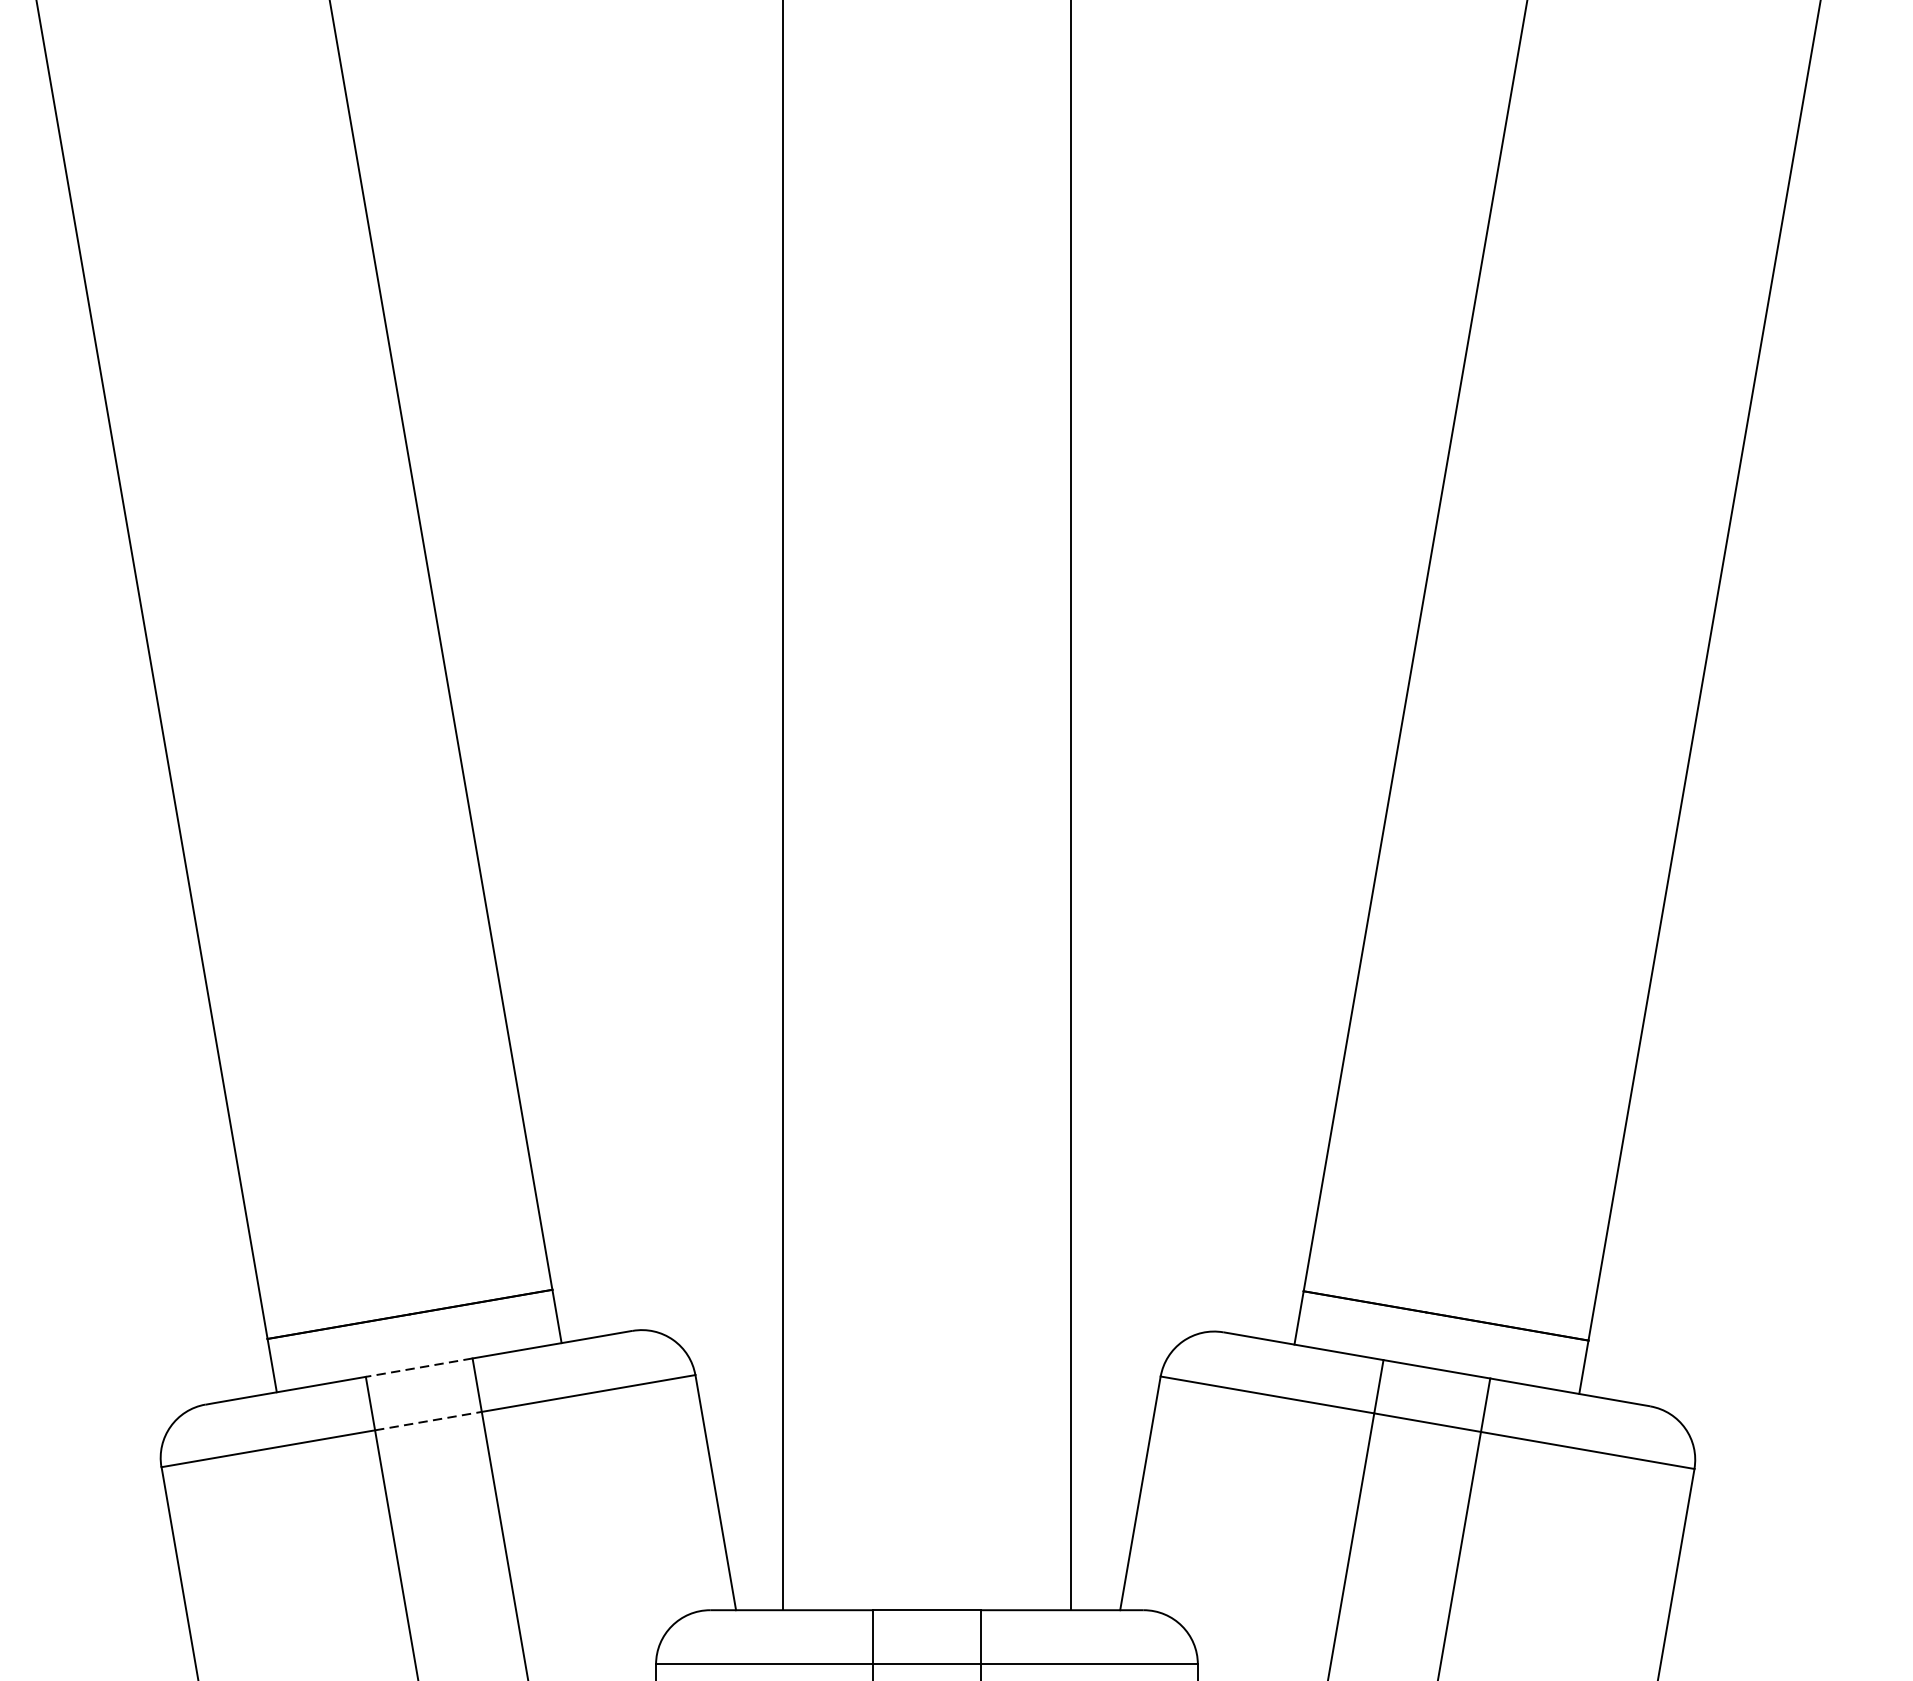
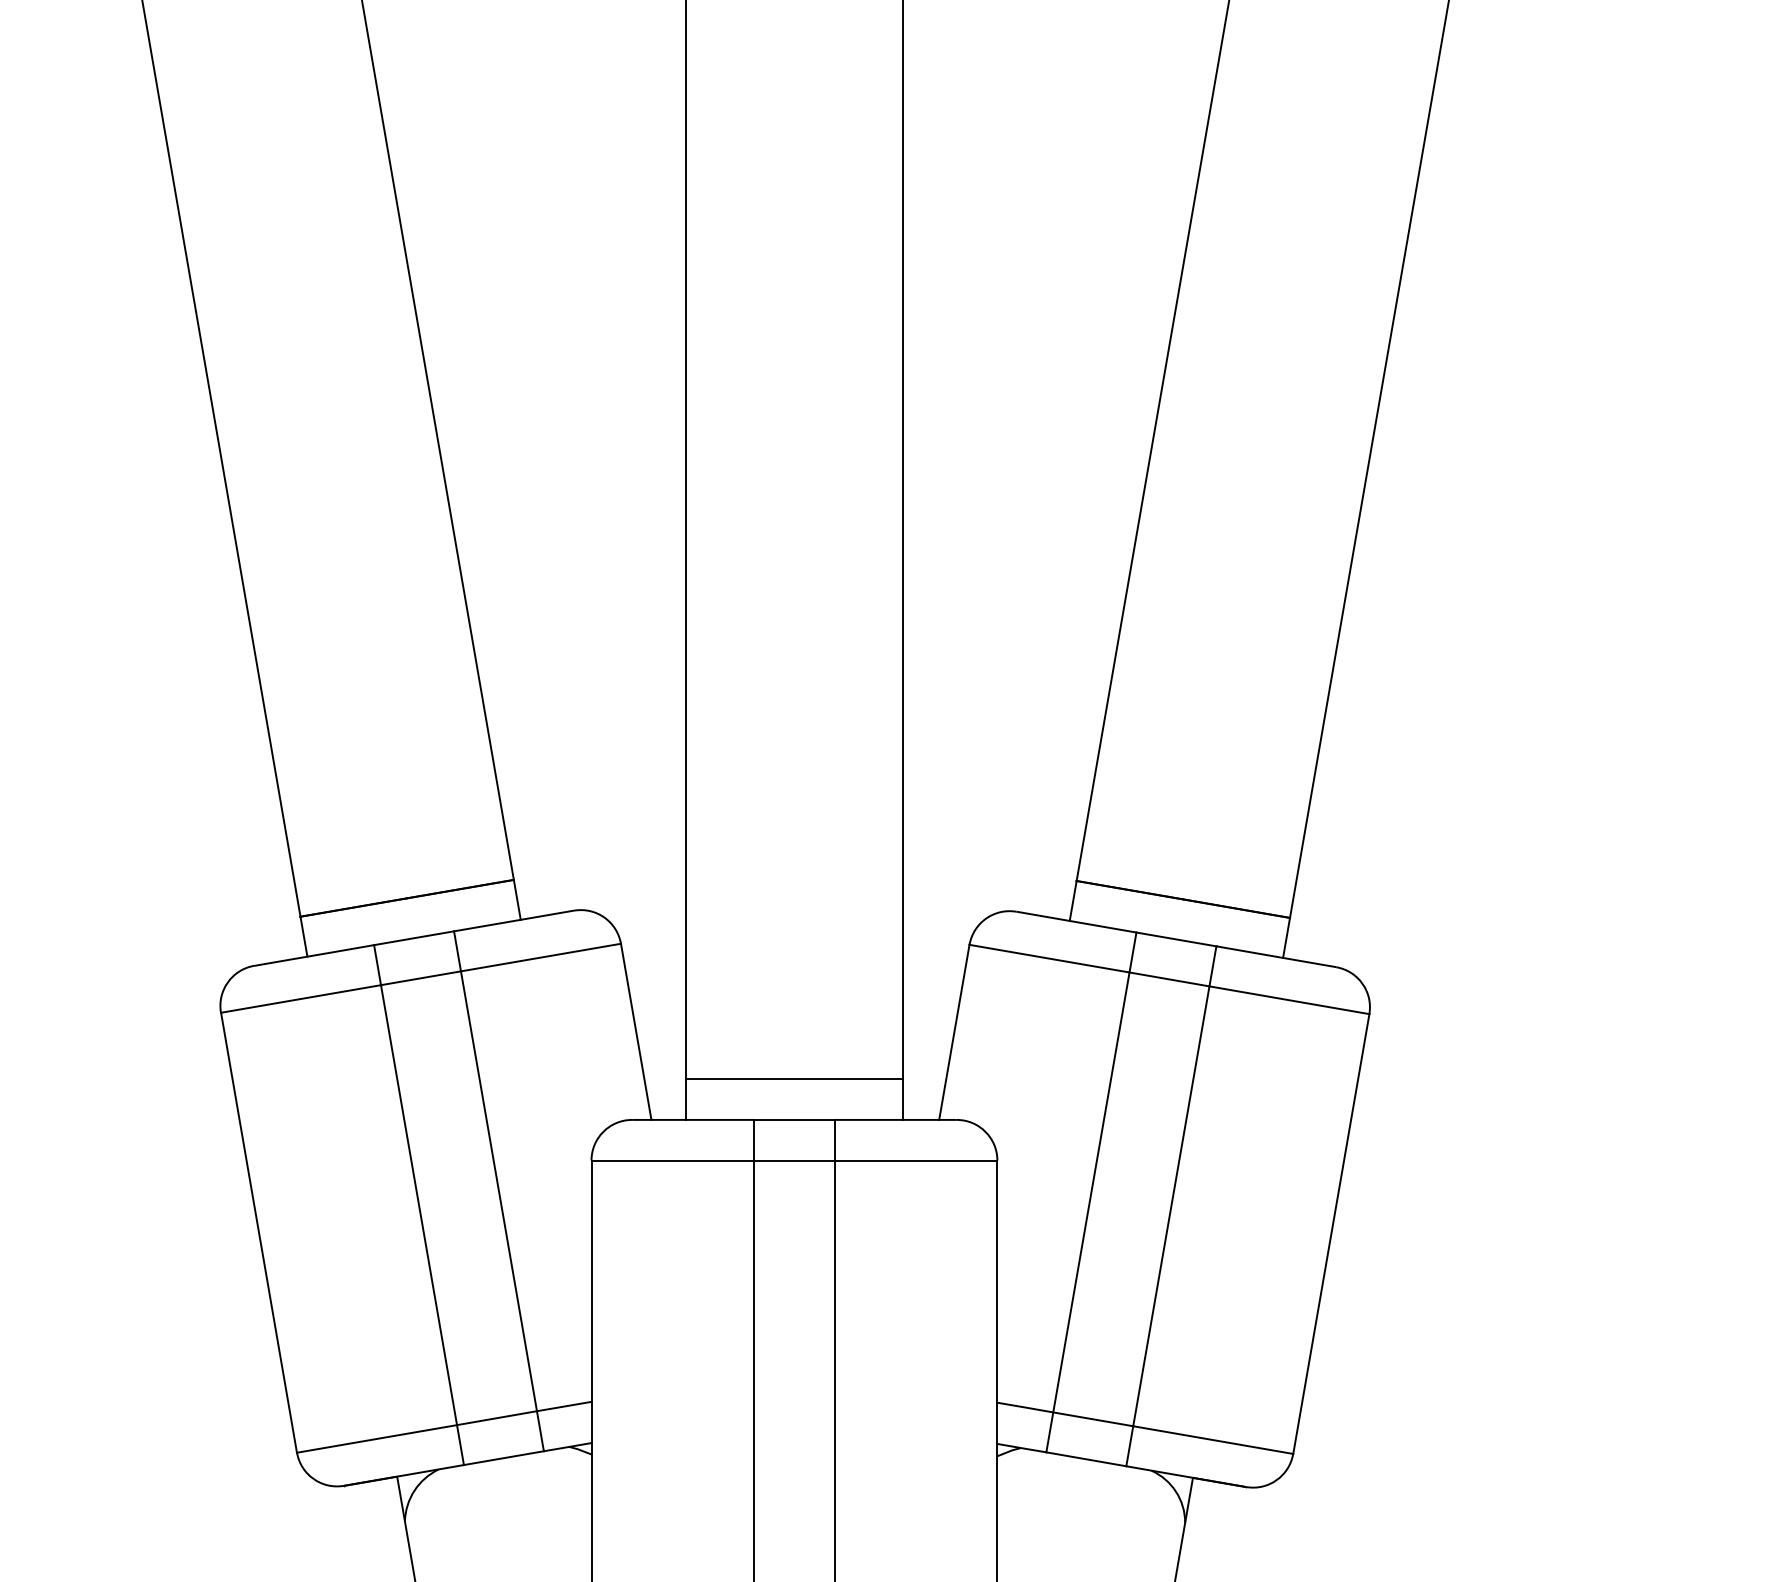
line: (419, 1368) -> (414, 938), dashed -> solid
line: (427, 1421) -> (420, 978), dashed -> solid
line: (927, 1556) -> (794, 1079), added

